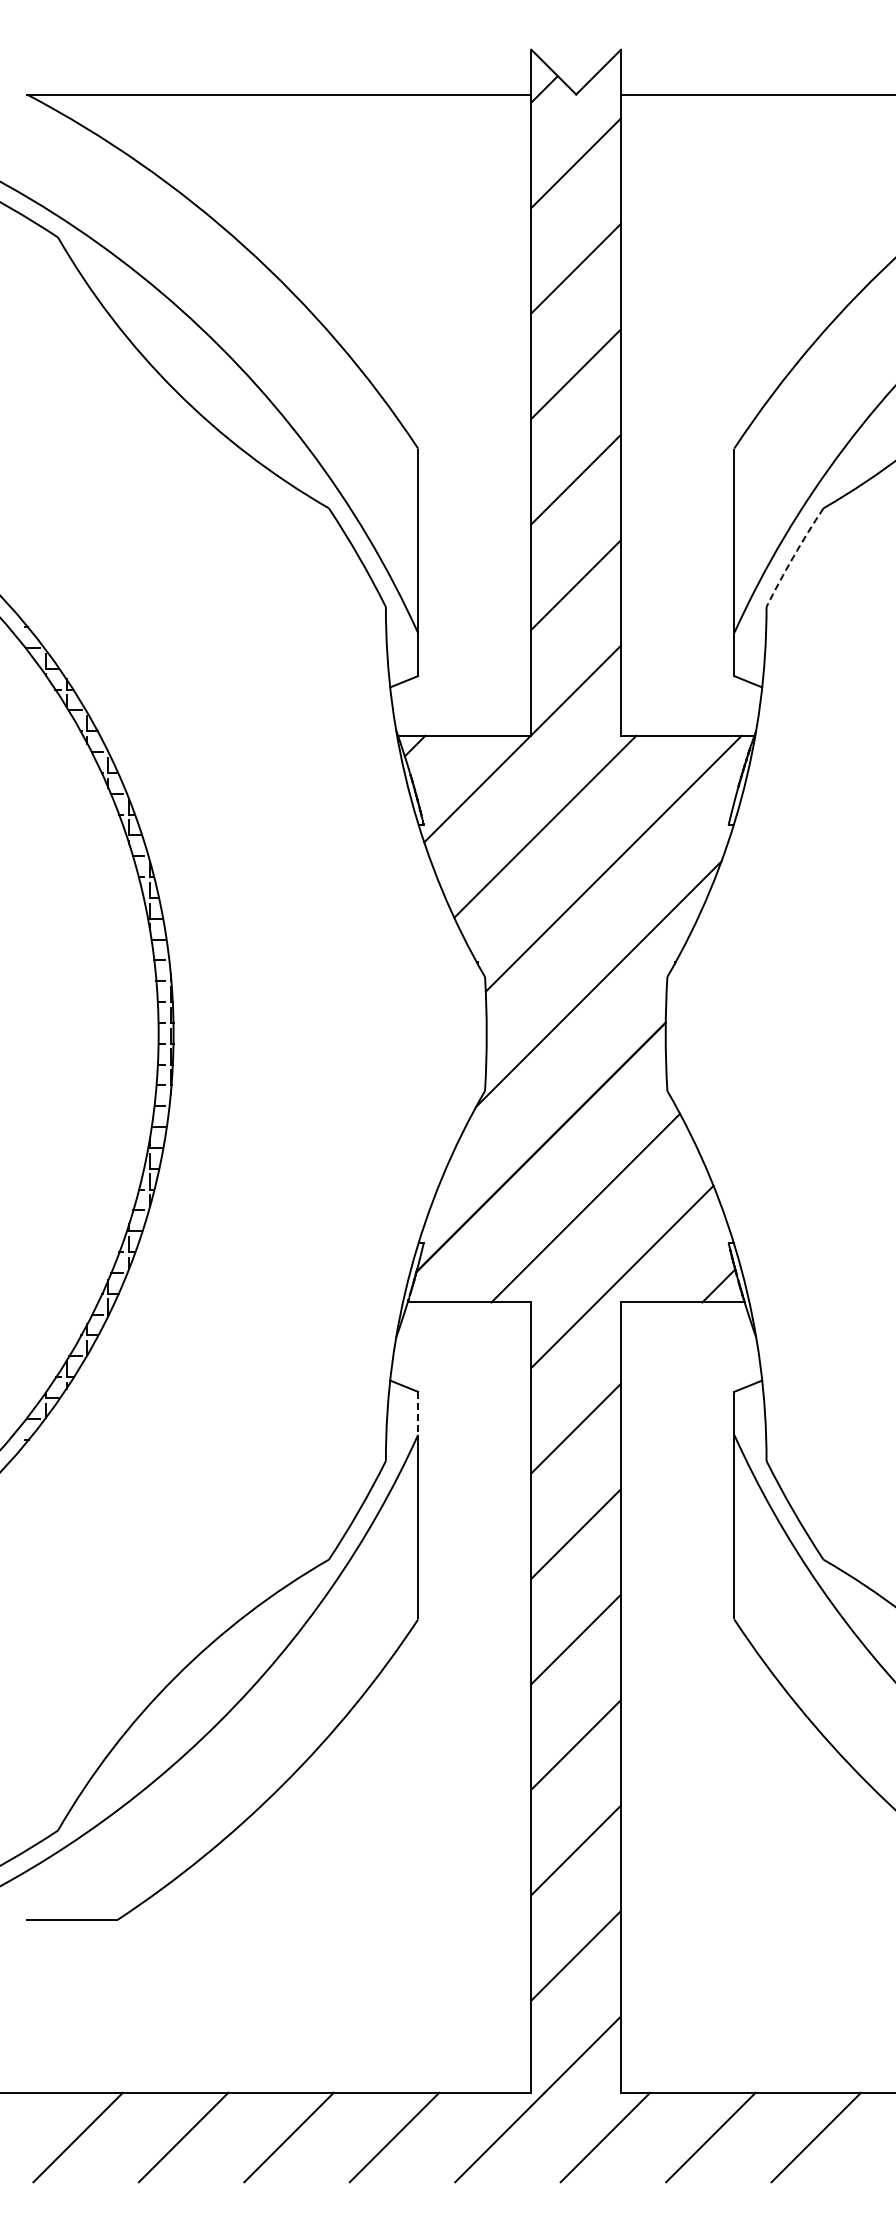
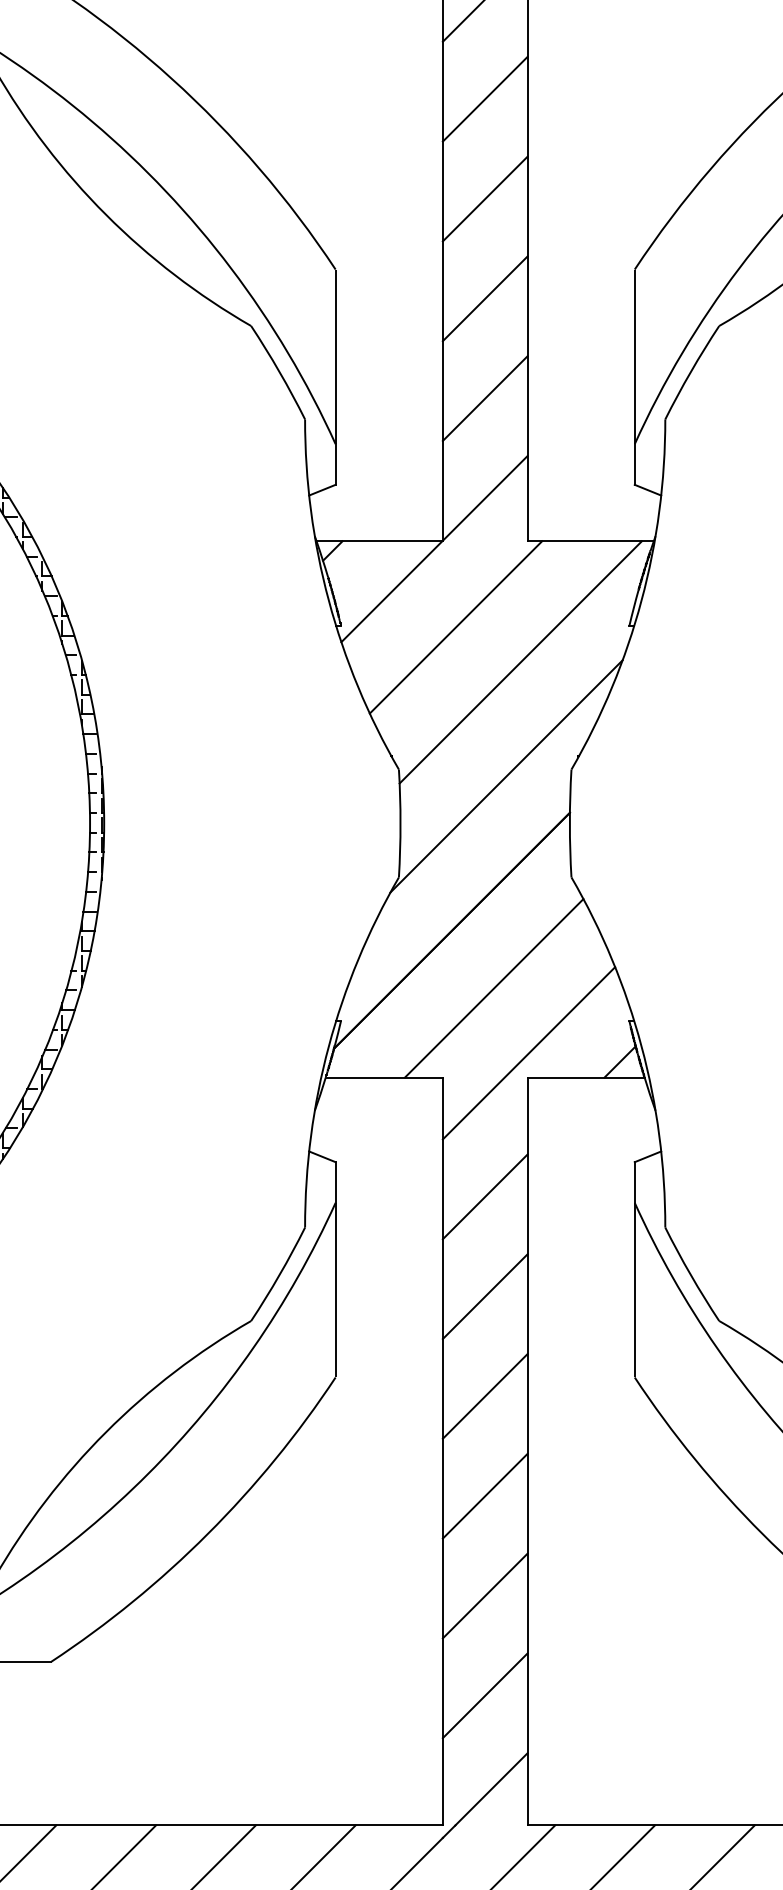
arc: (793, 556) -> (690, 371), dashed -> solid
line: (418, 1413) -> (335, 1182), dashed -> solid

